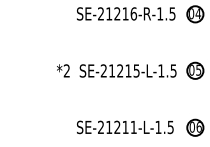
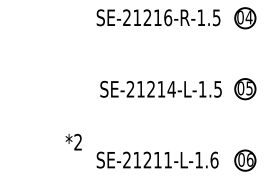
text: (63, 70) -> (73, 141), moved
text: (136, 71) -> (171, 89), SE-21215-L-1.5 -> SE-21214-L-1.5
text: (170, 126) -> (214, 159), SE-21211-L-1.5 -> SE-21211-L-1.6

